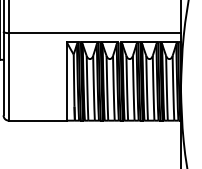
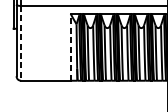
line: (8, 76) -> (20, 43), solid -> dashed
line: (66, 81) -> (70, 47), solid -> dashed

